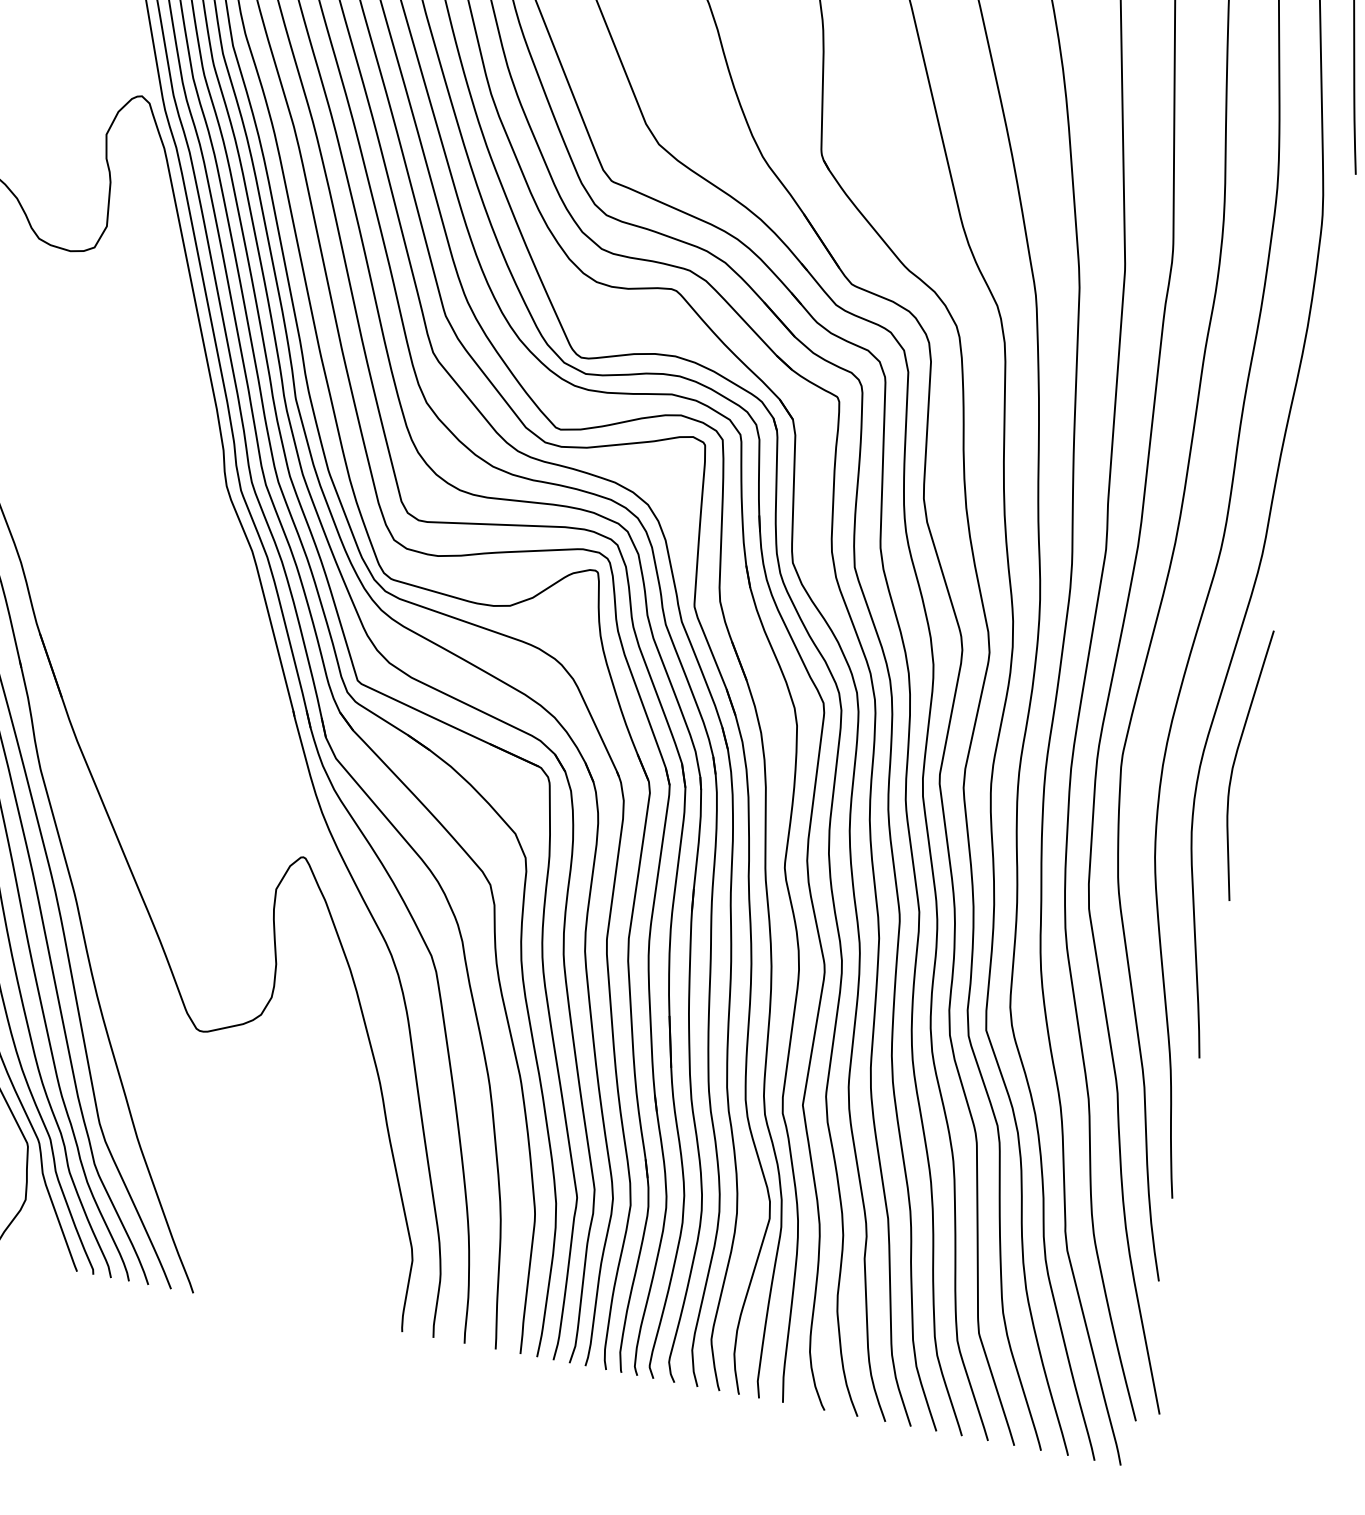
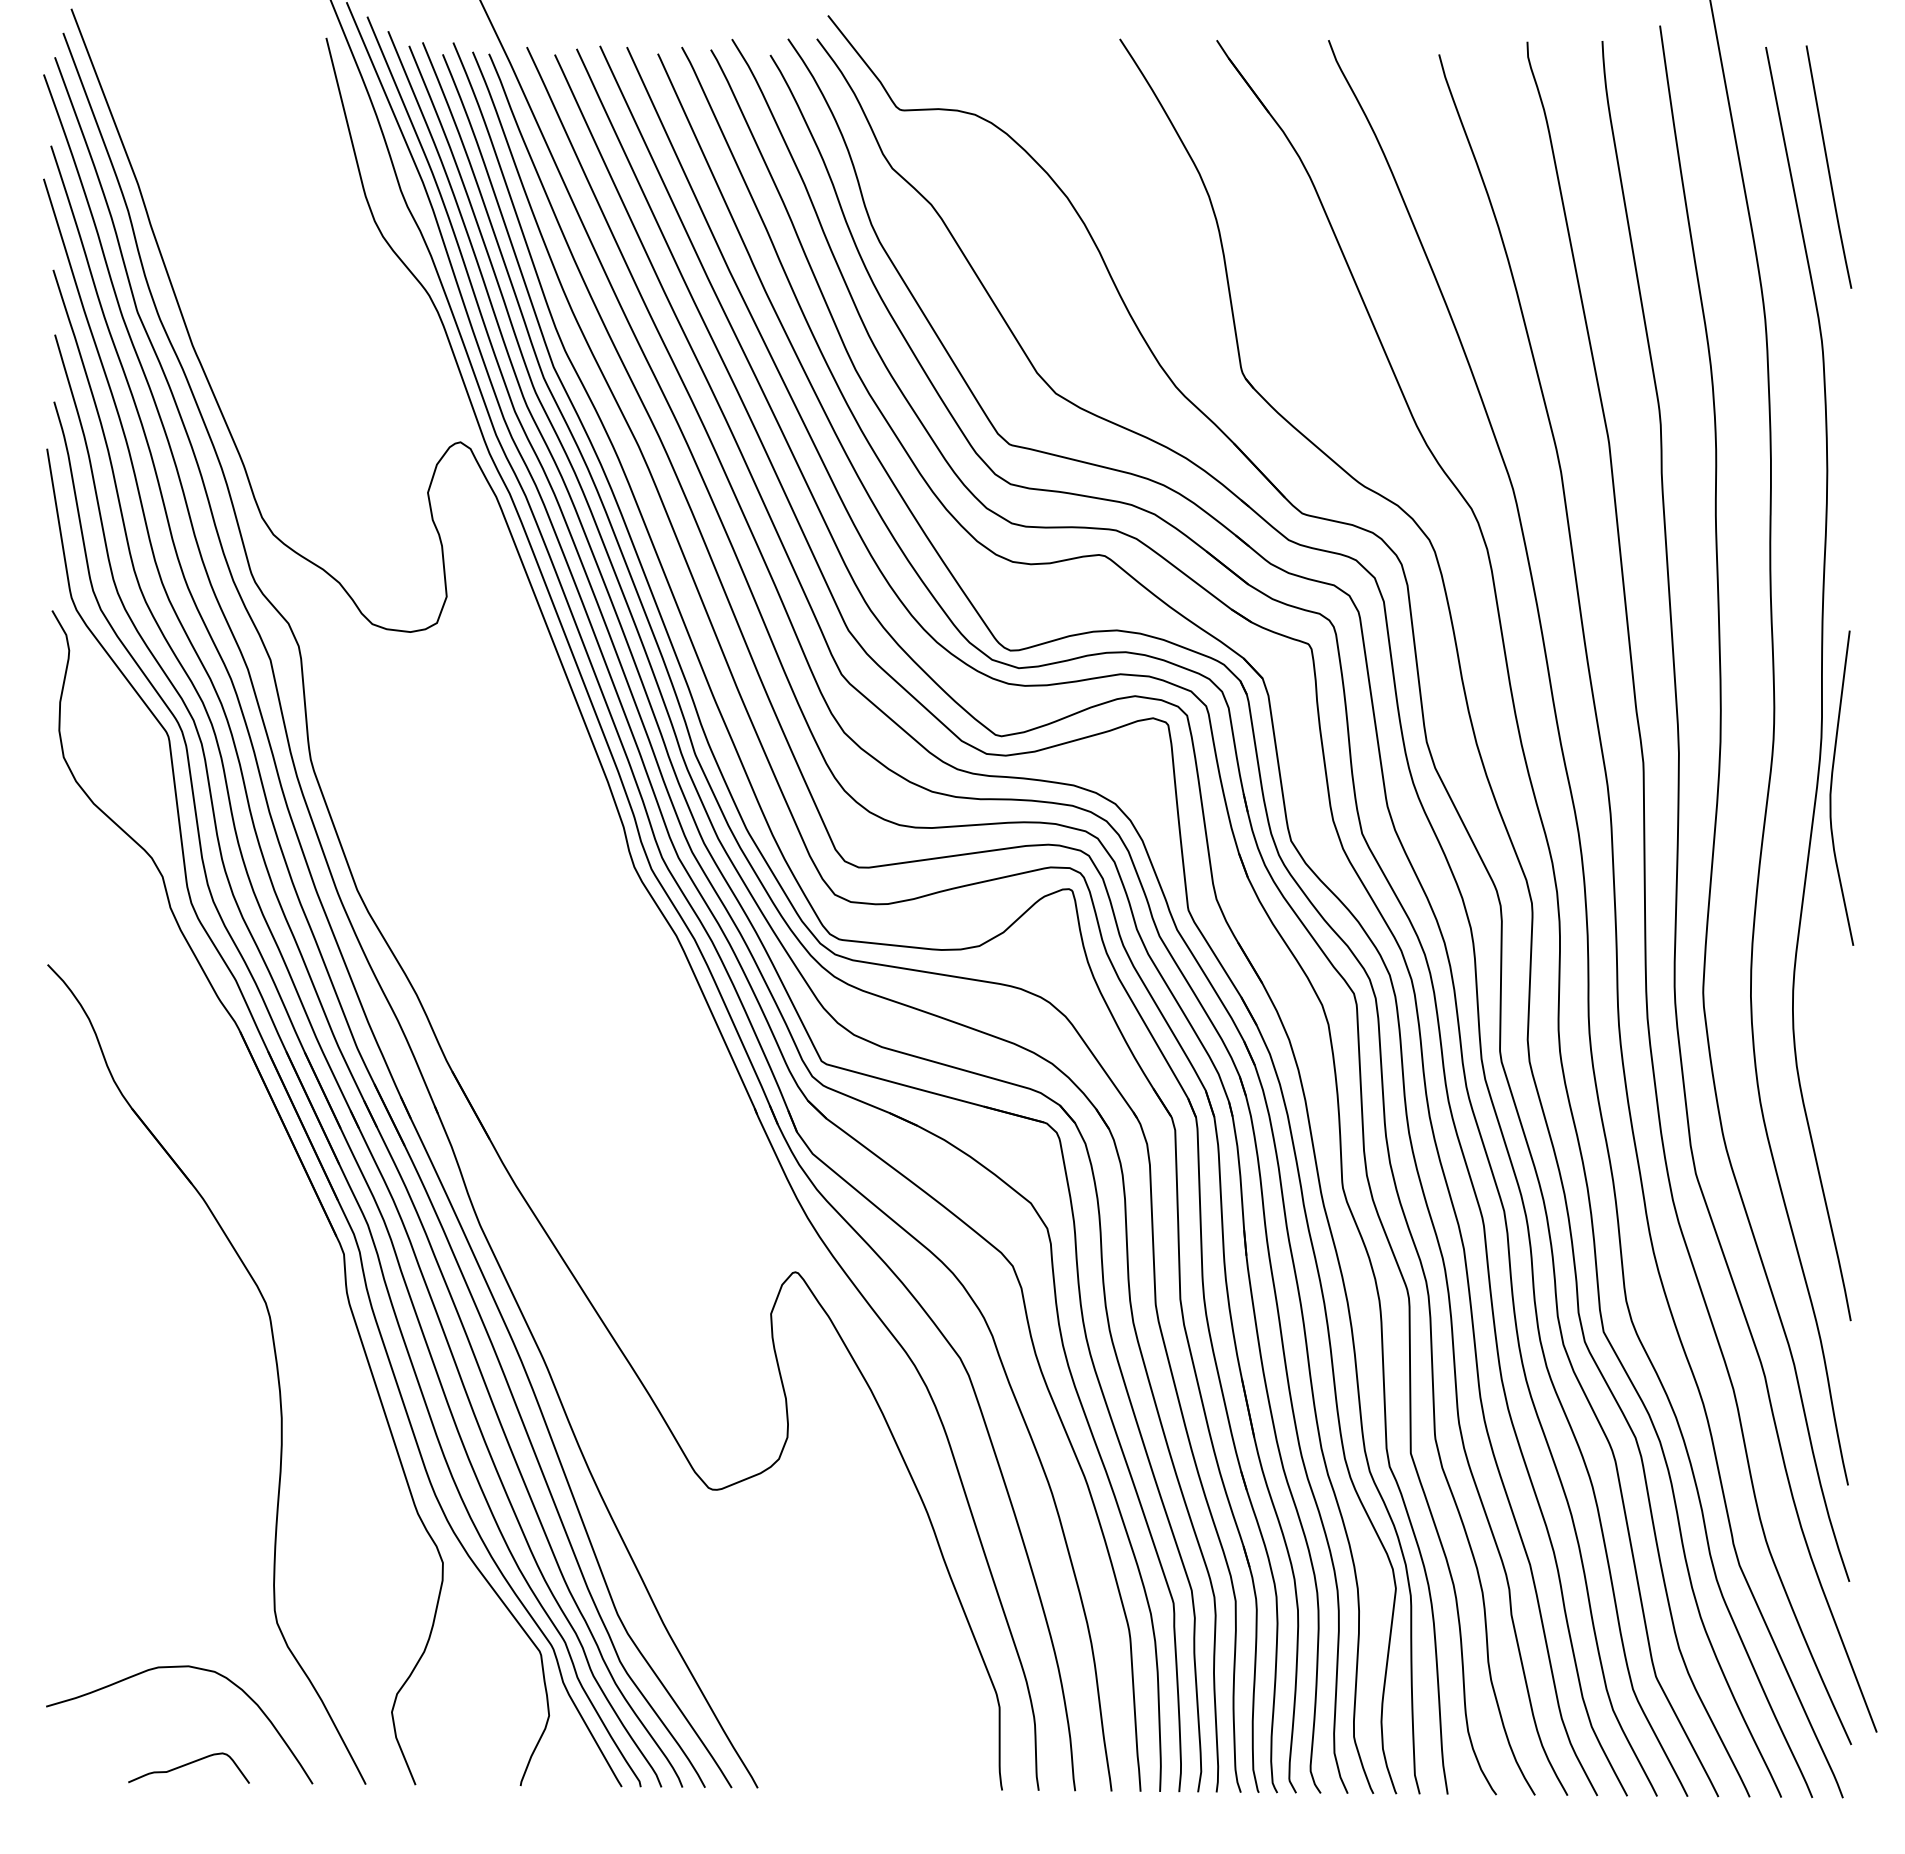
curve: (1235, 760) -> (1832, 785), moved

